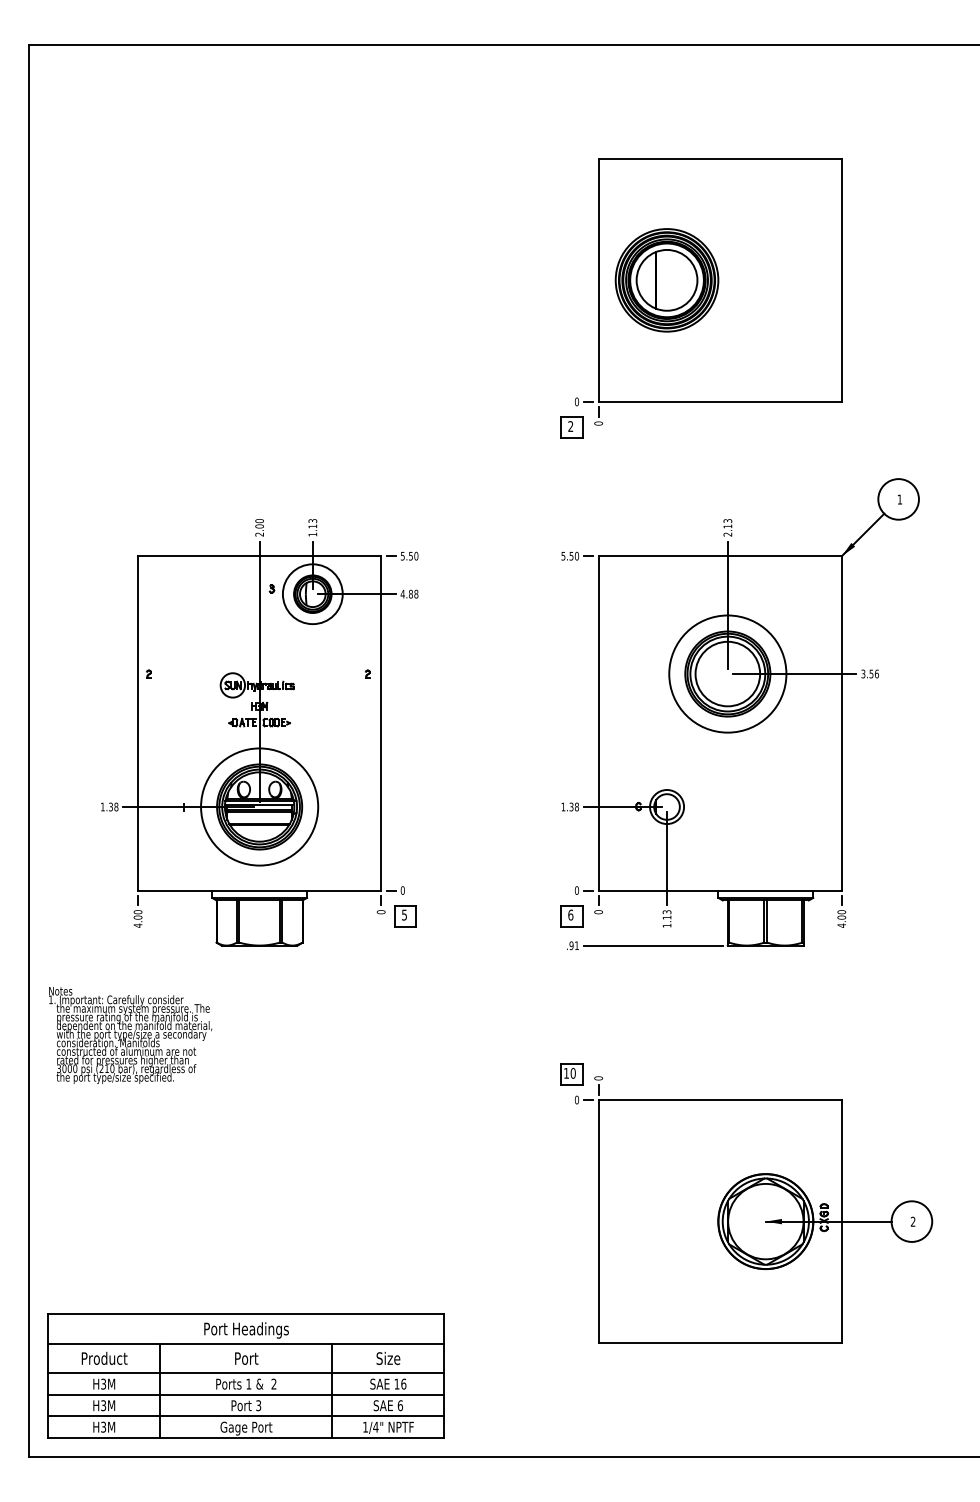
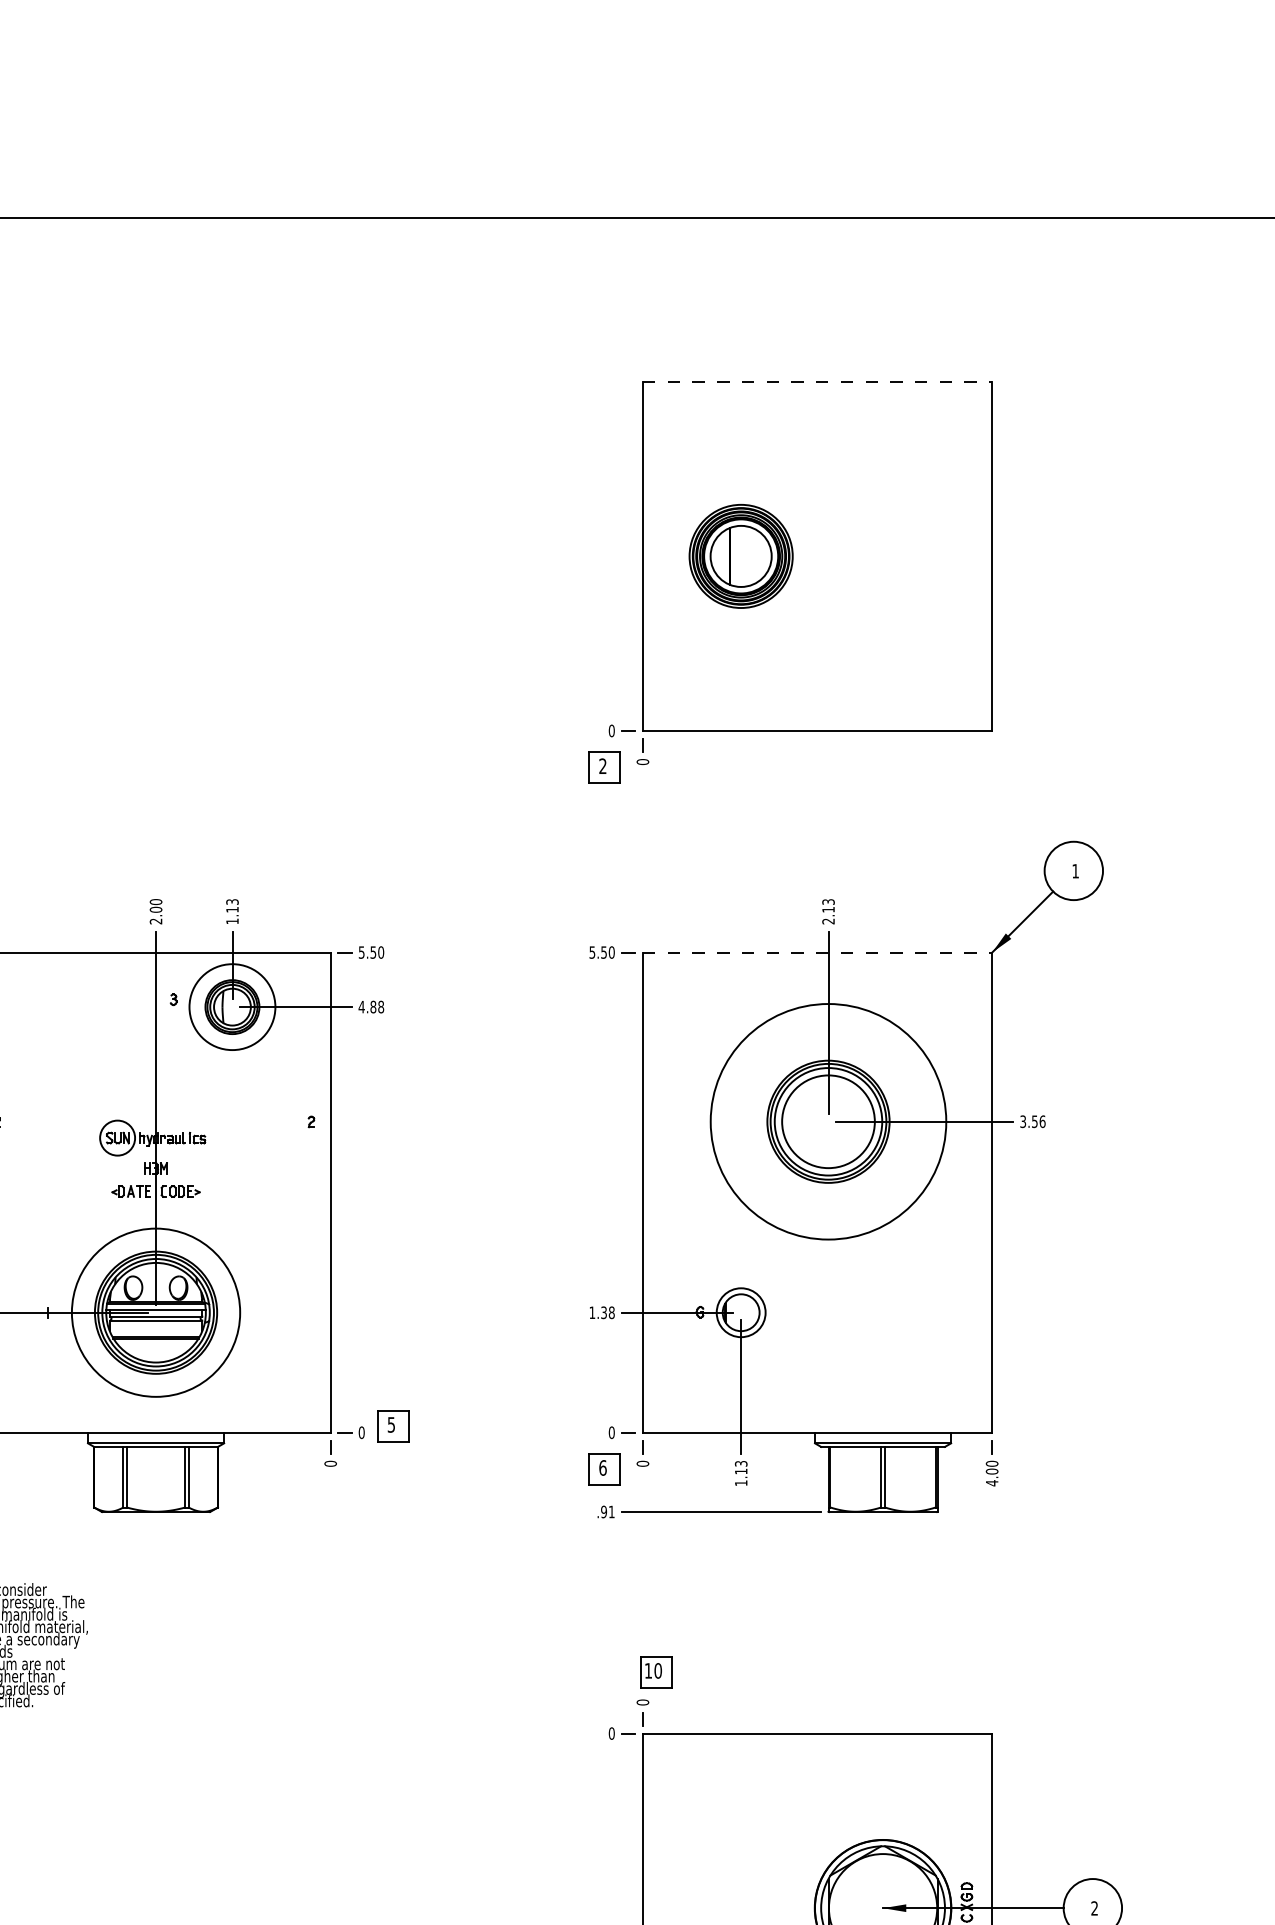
line: (720, 158) -> (817, 381), solid -> dashed
part: (666, 280) -> (740, 556), size x0.7
line: (720, 556) -> (817, 952), solid -> dashed
circle: (727, 673) -> (828, 1120), size x1.4
part: (405, 916) -> (392, 1426), moved
part: (571, 1074) -> (655, 1672), moved

